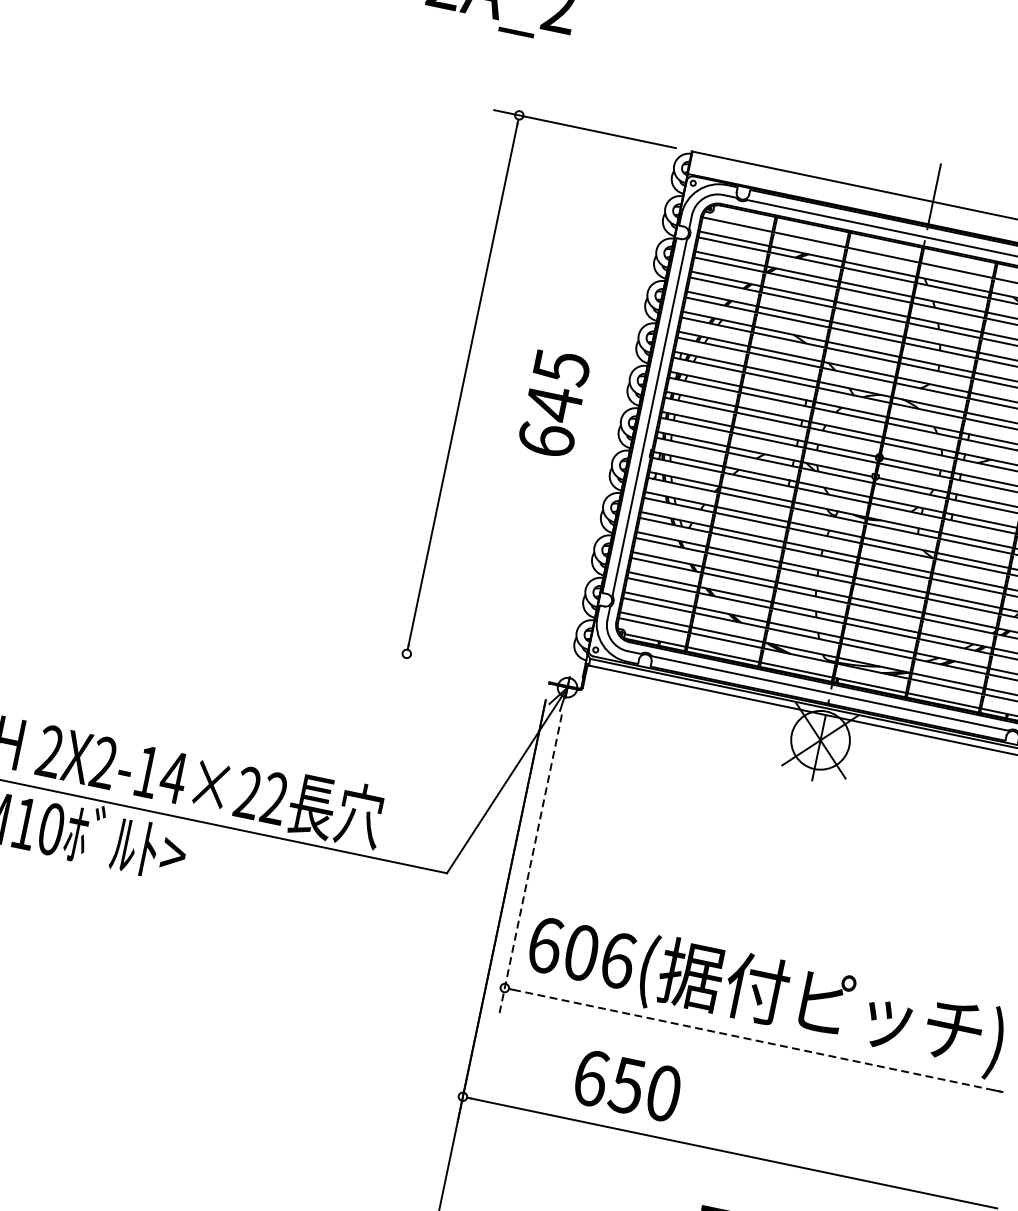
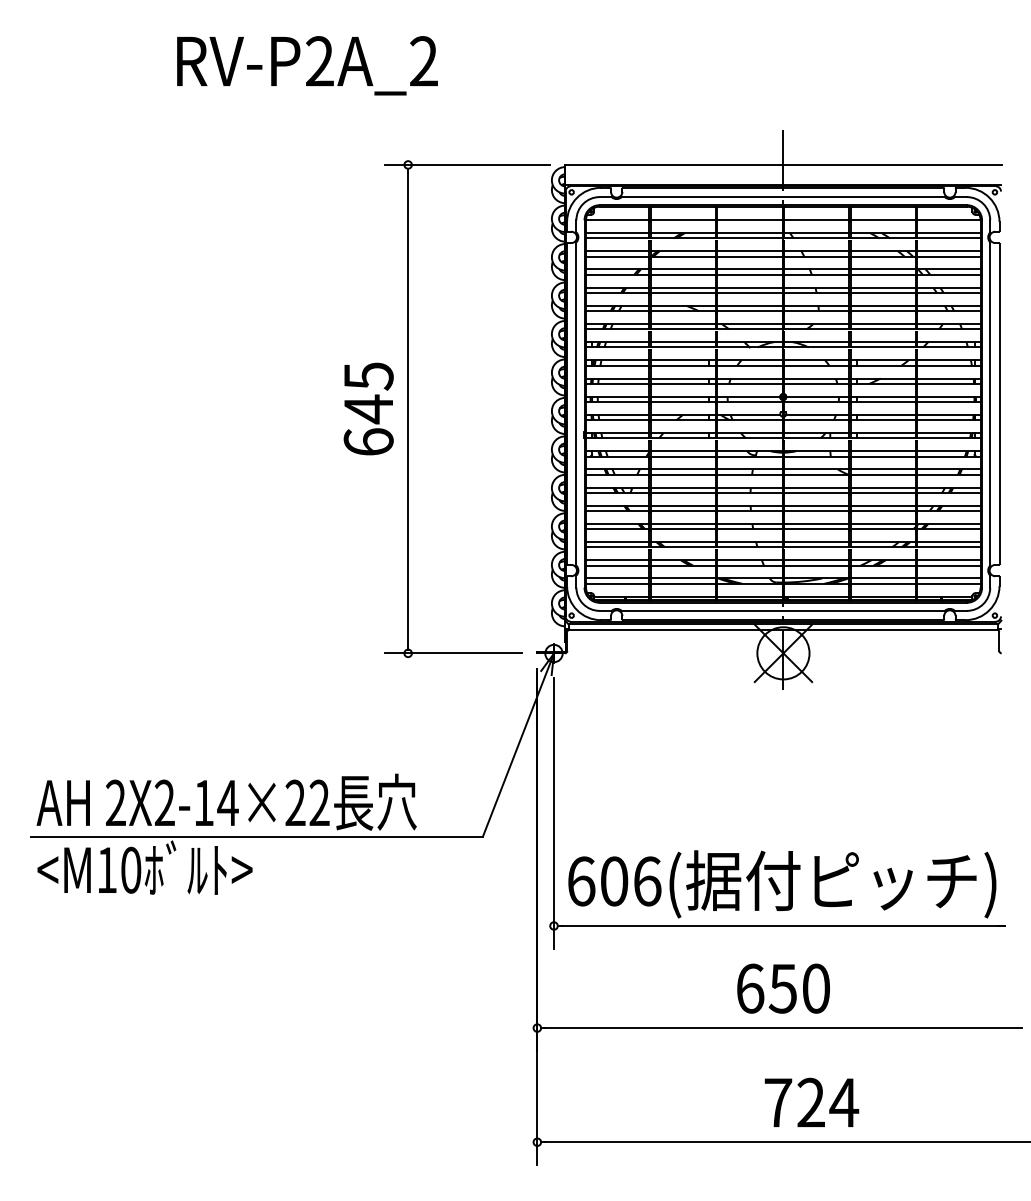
text: (553, 402) -> (368, 408), moved
line: (456, 664) -> (453, 653), added
line: (531, 864) -> (554, 813), dashed -> solid
line: (757, 1040) -> (783, 925), dashed -> solid
text: (627, 1085) -> (783, 988), moved

